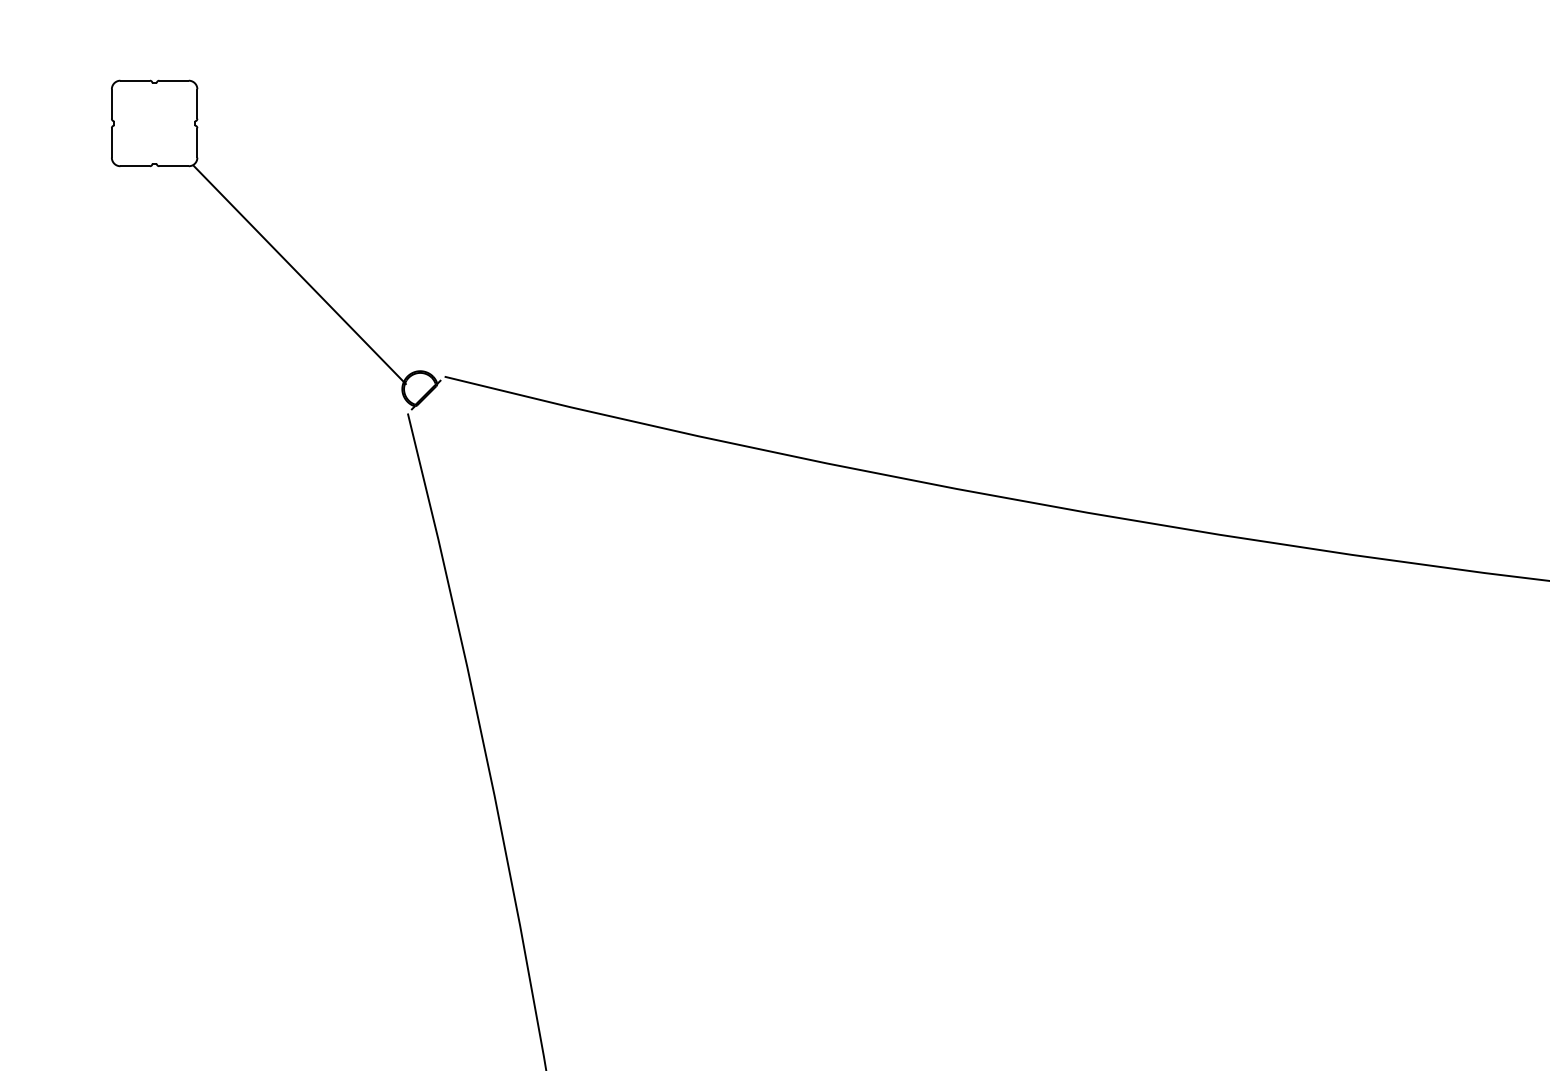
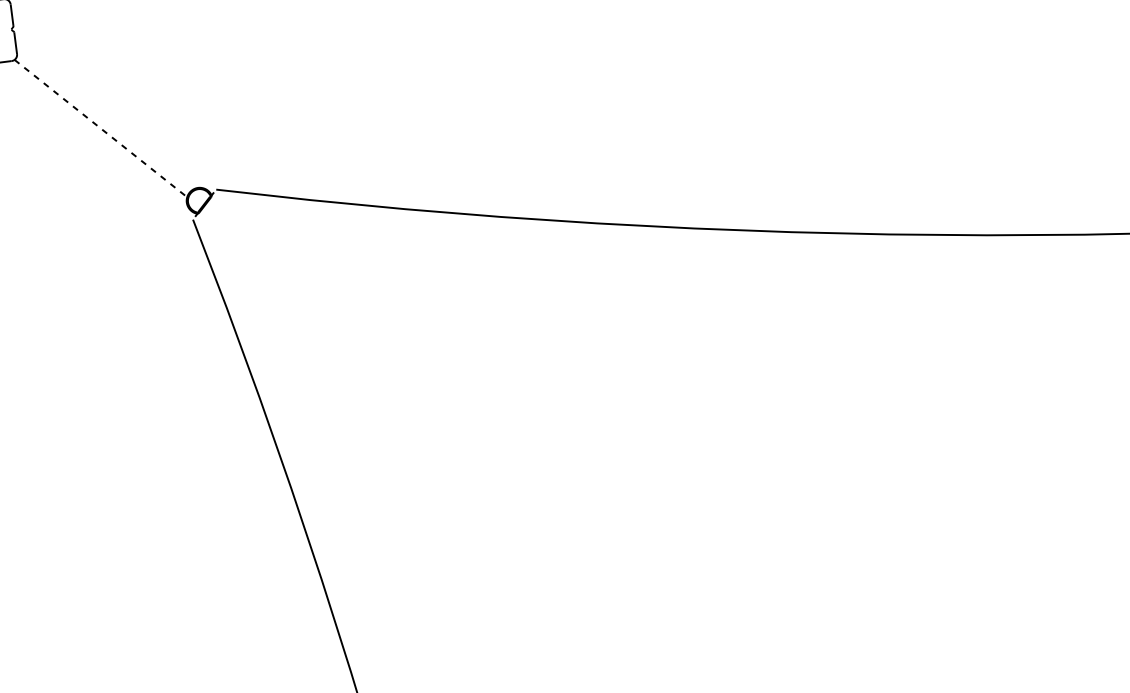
line: (300, 275) -> (102, 129), solid -> dashed

